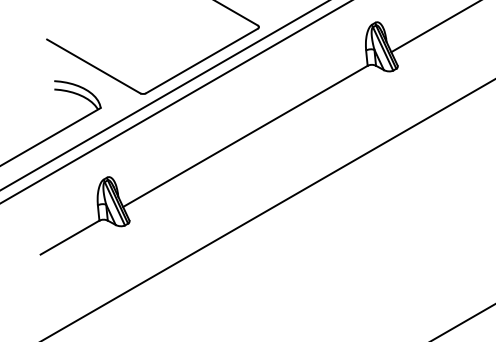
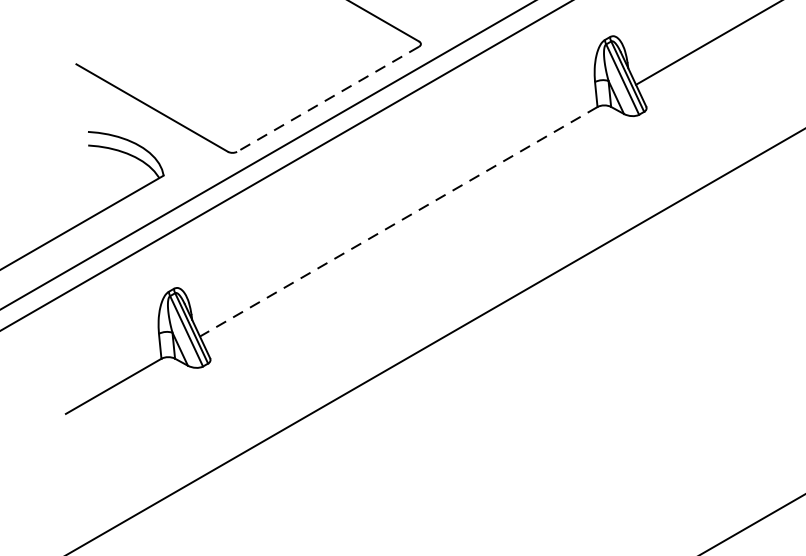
line: (201, 61) -> (327, 99), solid -> dashed
line: (244, 136) -> (397, 221), solid -> dashed

